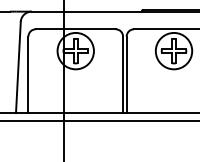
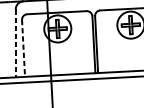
line: (18, 67) -> (15, 43), solid -> dashed
line: (28, 75) -> (23, 48), solid -> dashed

